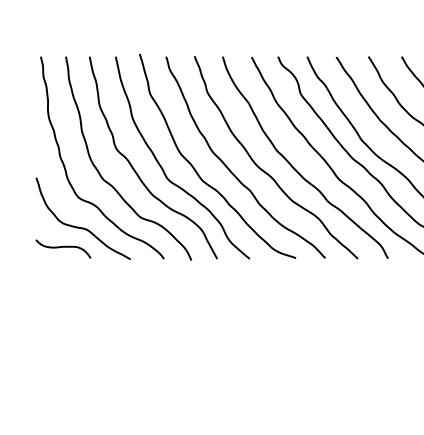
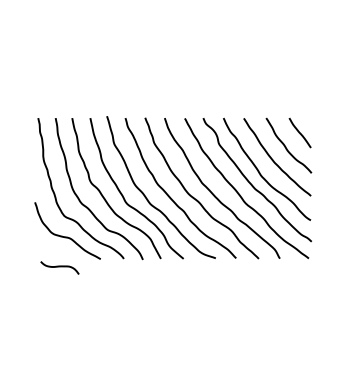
curve: (62, 248) -> (59, 267), moved

